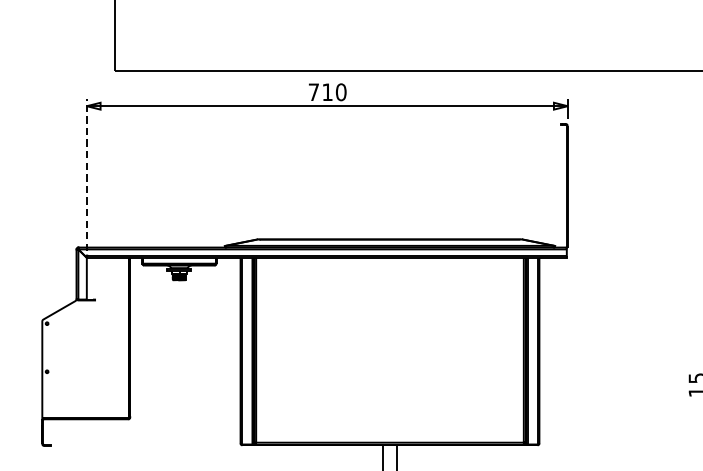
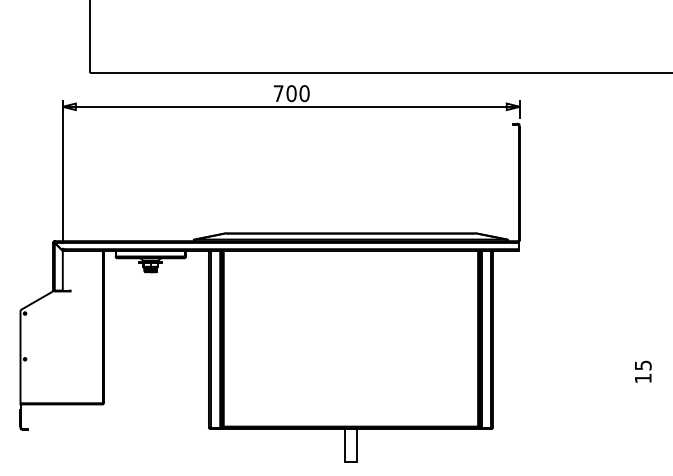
text: (327, 92) -> (291, 93), 710 -> 700
line: (86, 174) -> (62, 171), dashed -> solid

